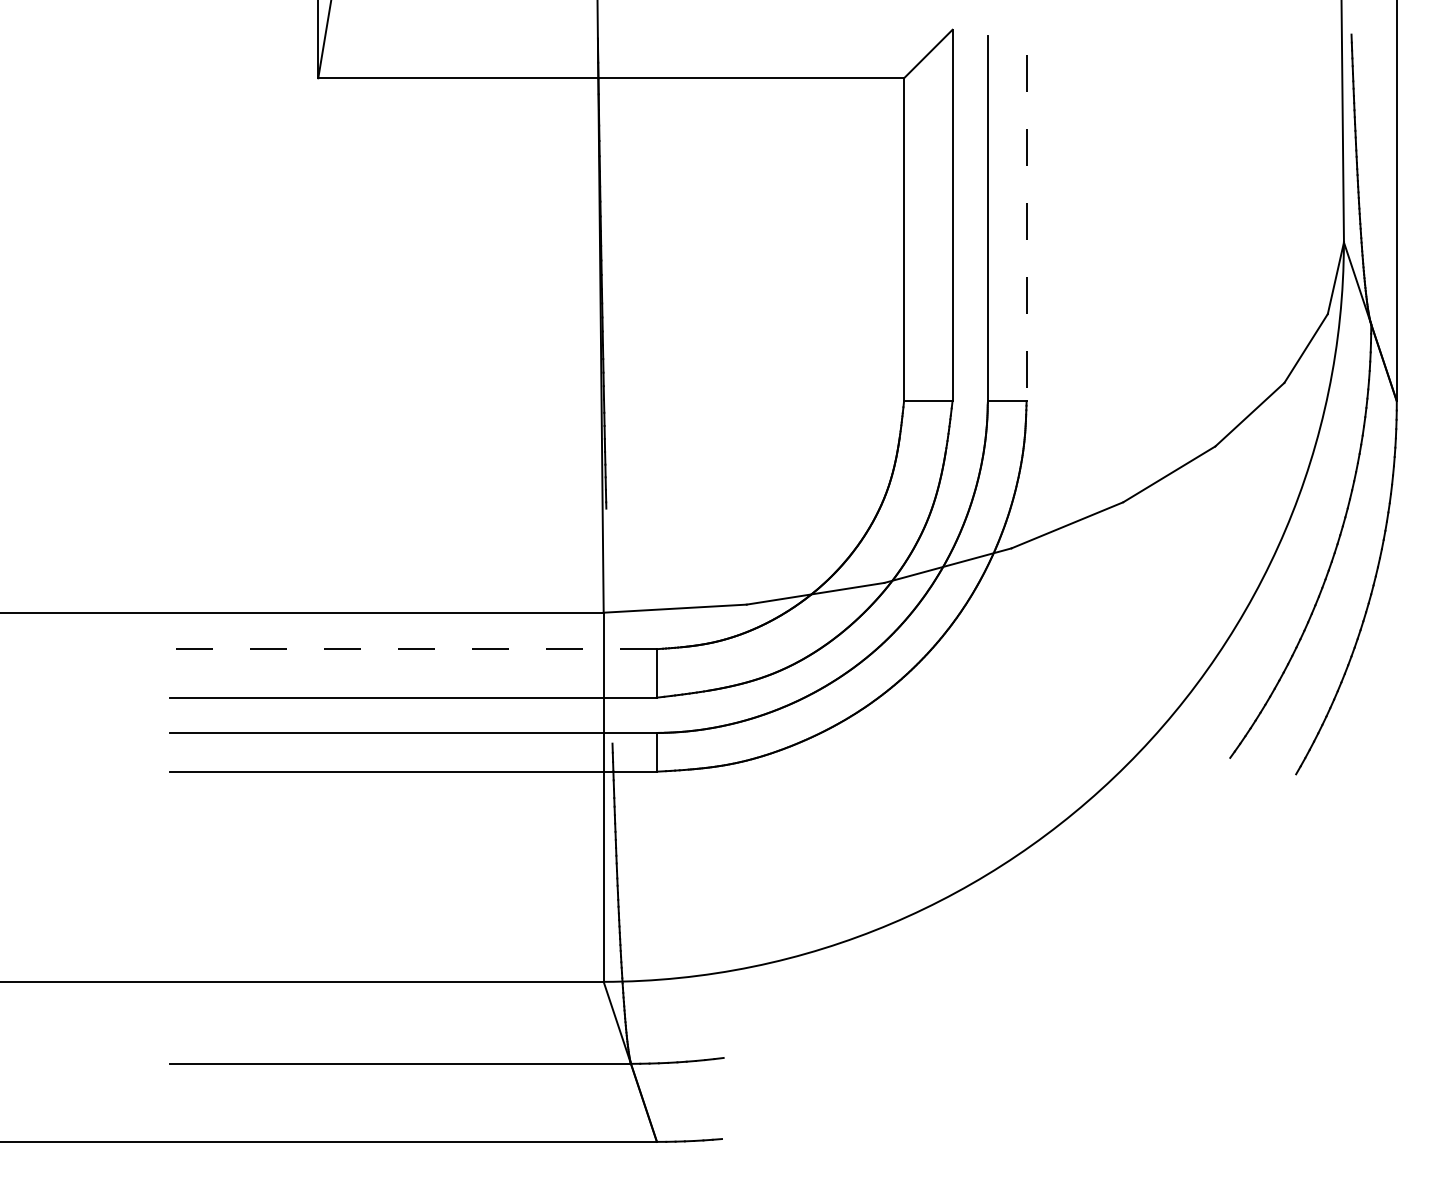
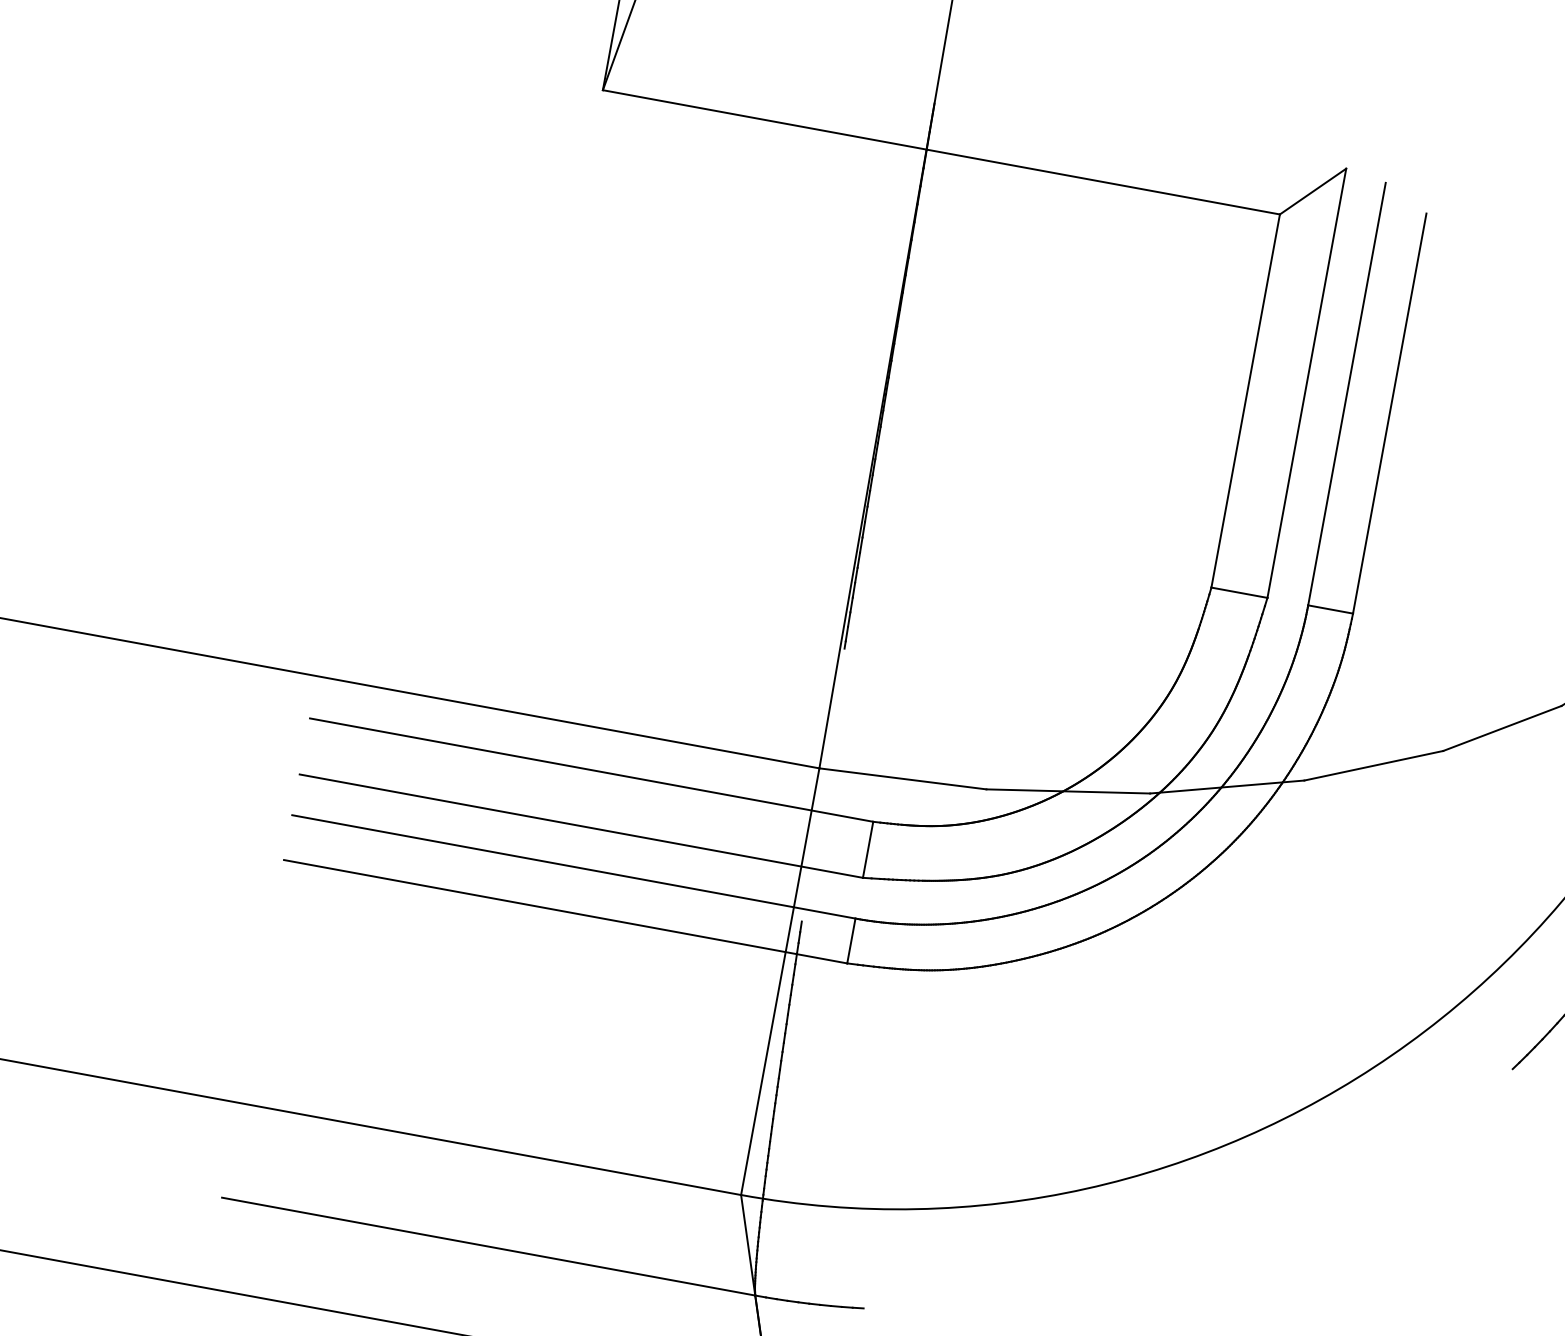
line: (1026, 228) -> (1389, 414), dashed -> solid
line: (413, 649) -> (591, 770), dashed -> solid

